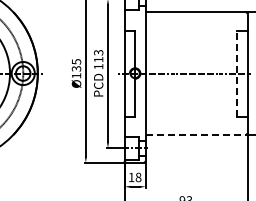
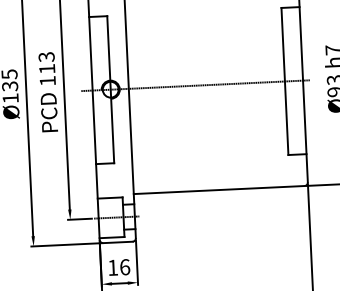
line: (236, 73) -> (284, 81), dashed -> solid
line: (195, 135) -> (219, 190), dashed -> solid
text: (138, 176) -> (124, 265), 18 -> 16

